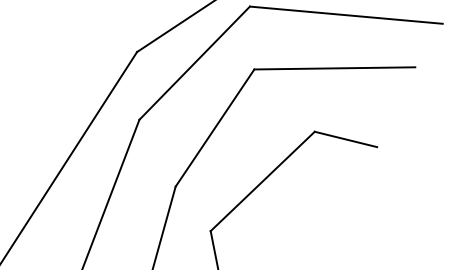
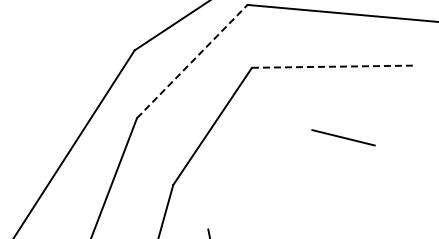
line: (195, 62) -> (193, 60), solid -> dashed
line: (335, 68) -> (333, 66), solid -> dashed
line: (262, 181) -> (260, 179), removed

